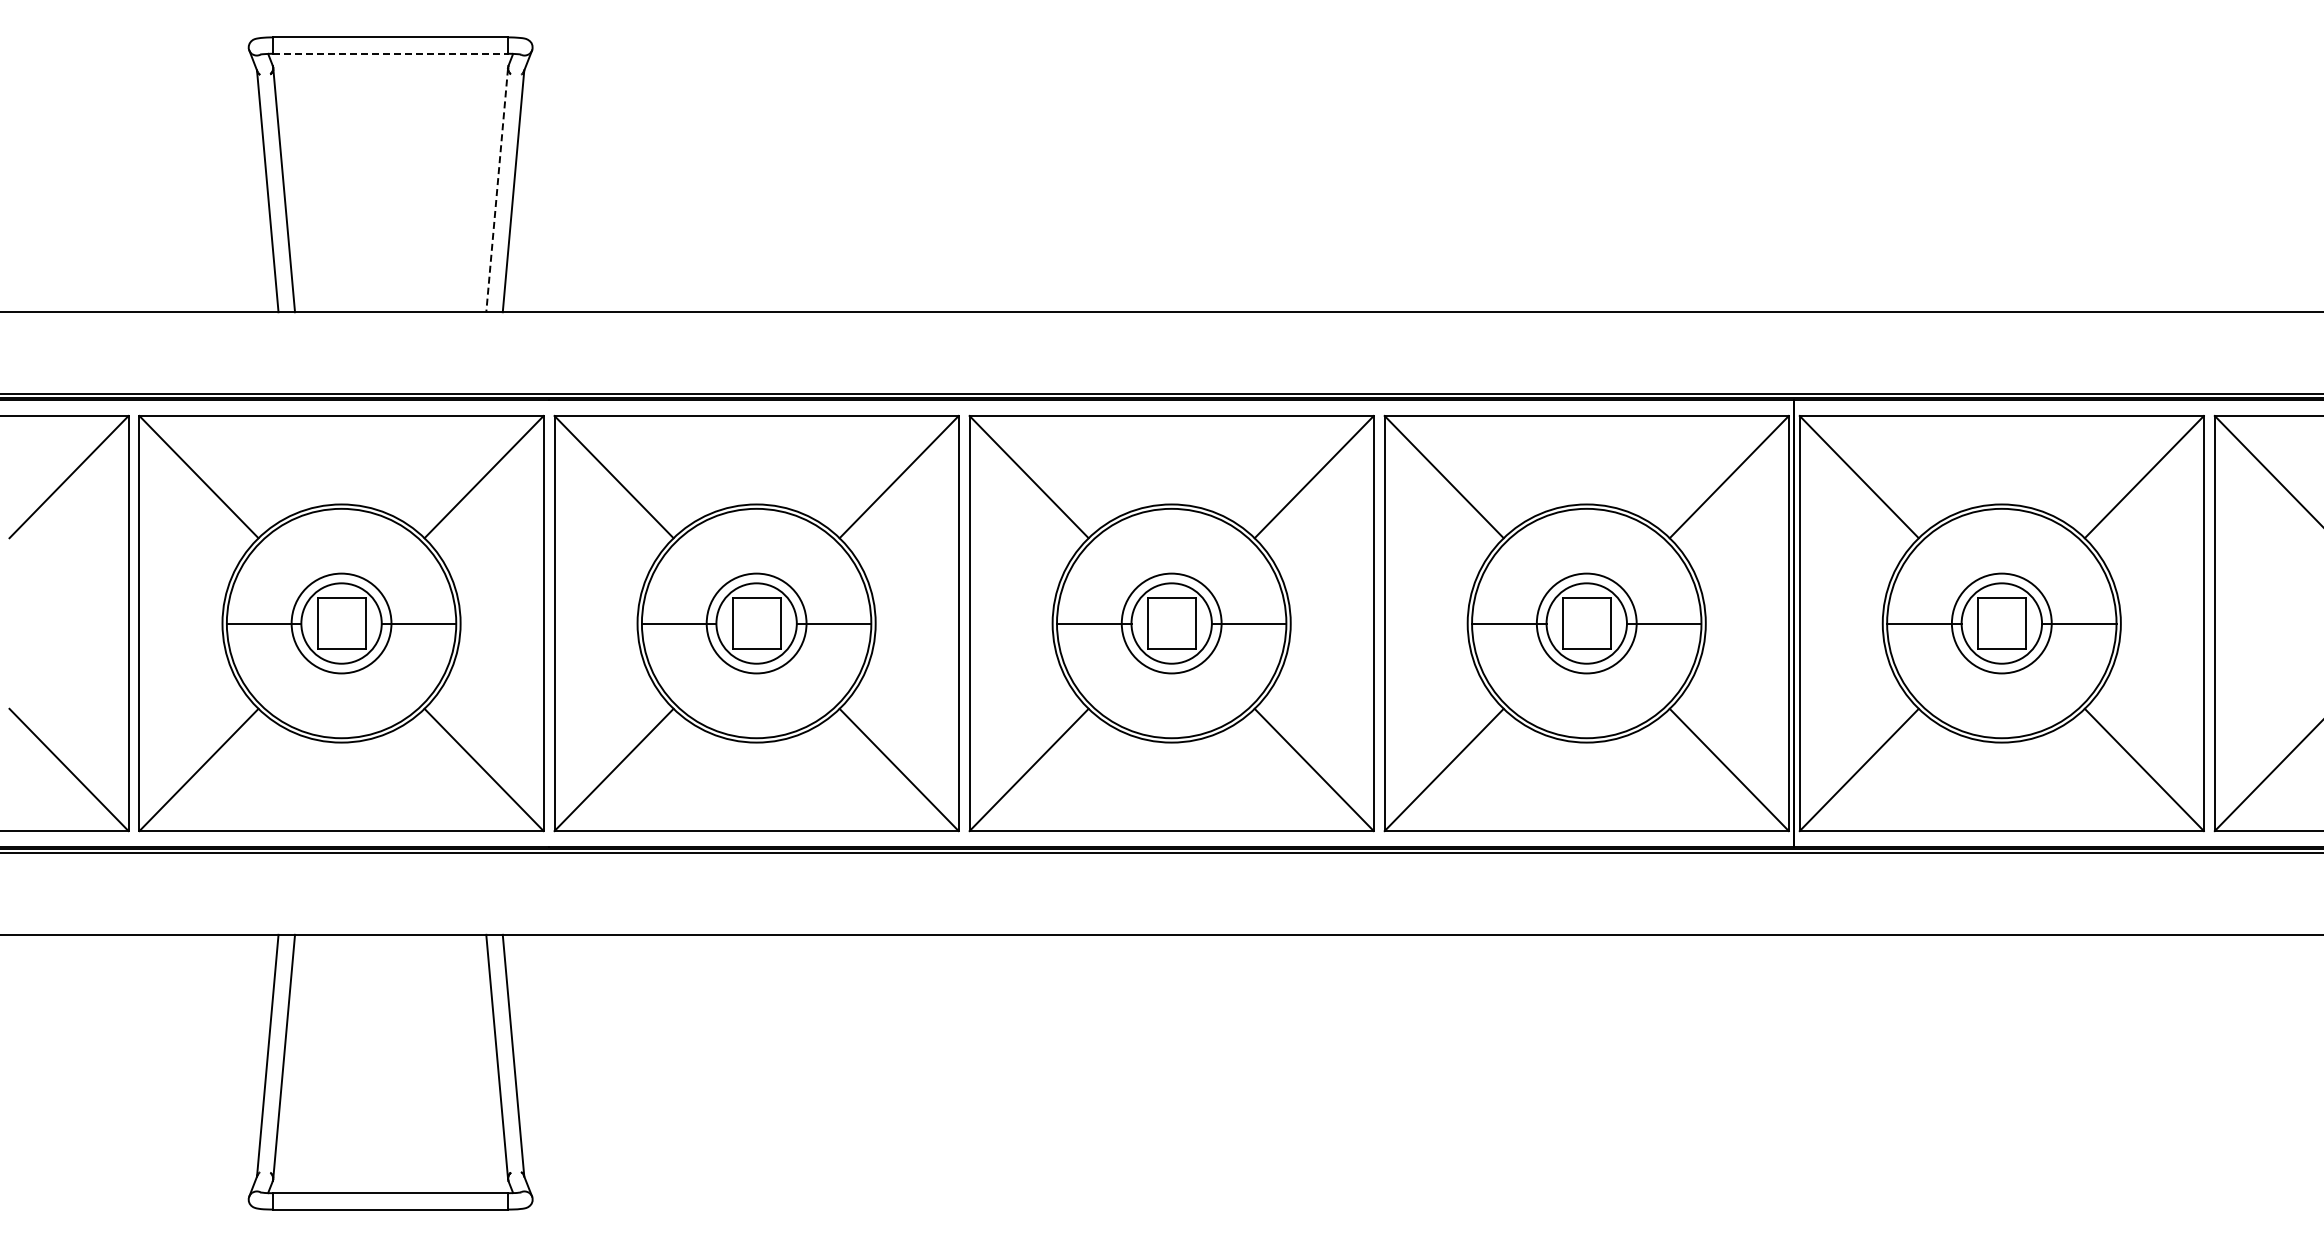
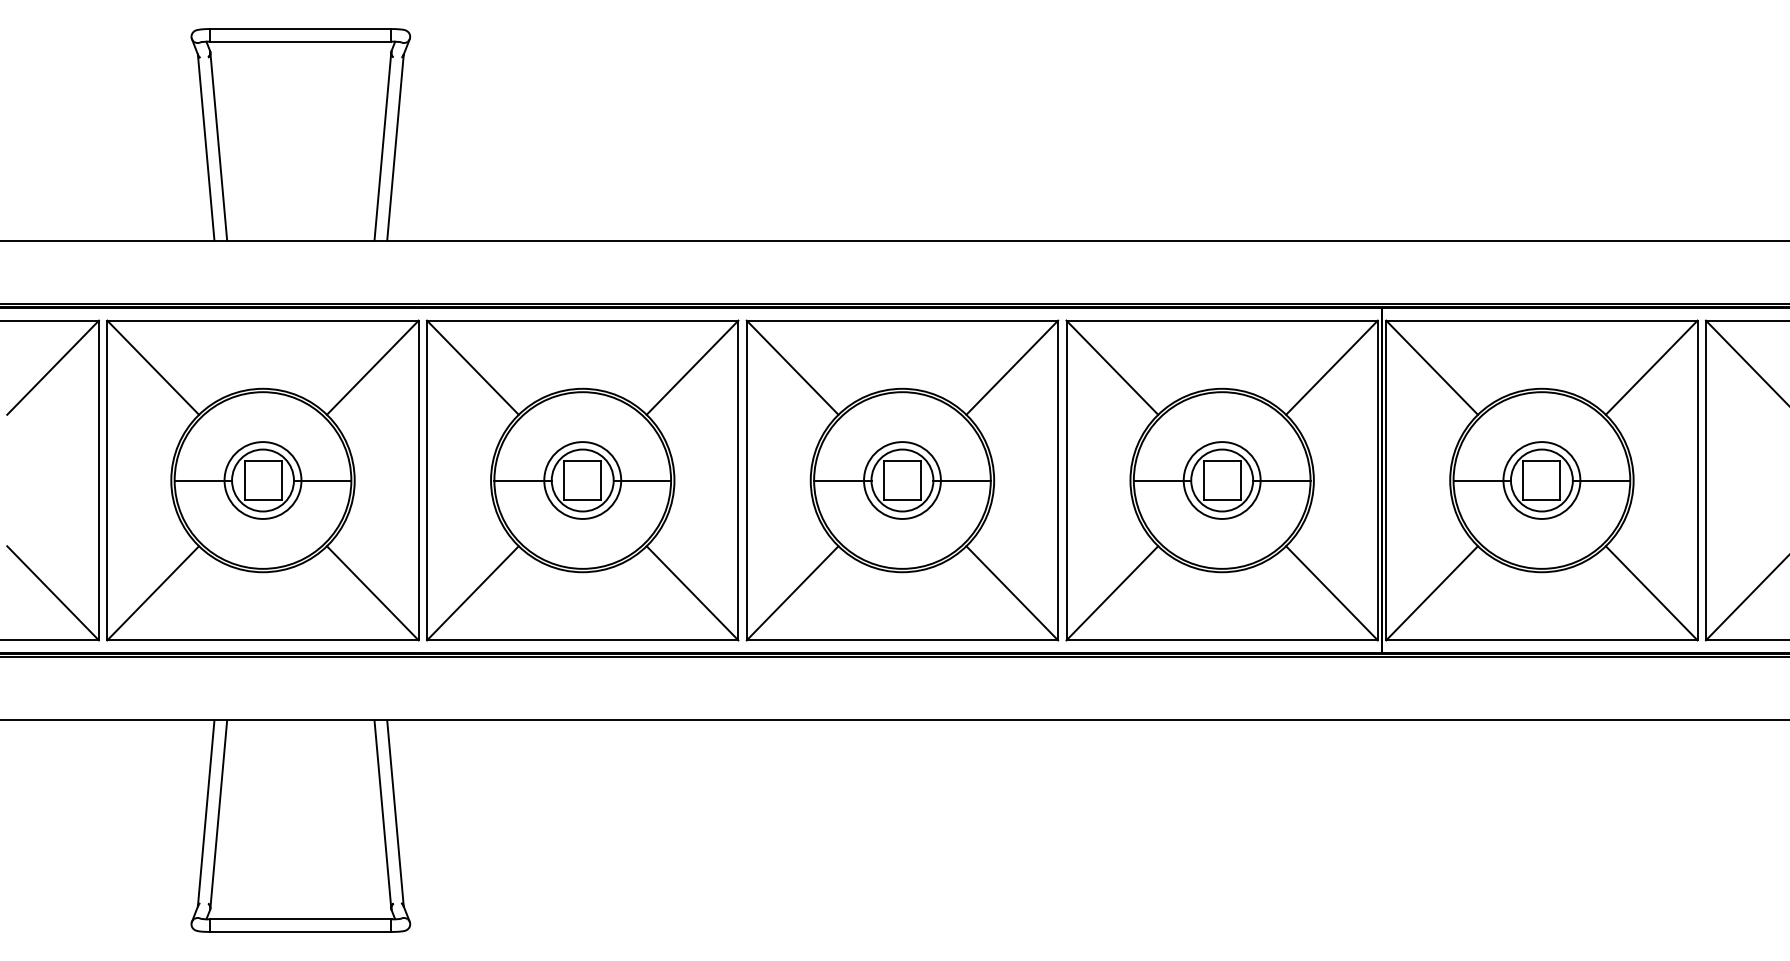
line: (390, 53) -> (300, 41), dashed -> solid
line: (497, 190) -> (383, 146), dashed -> solid

